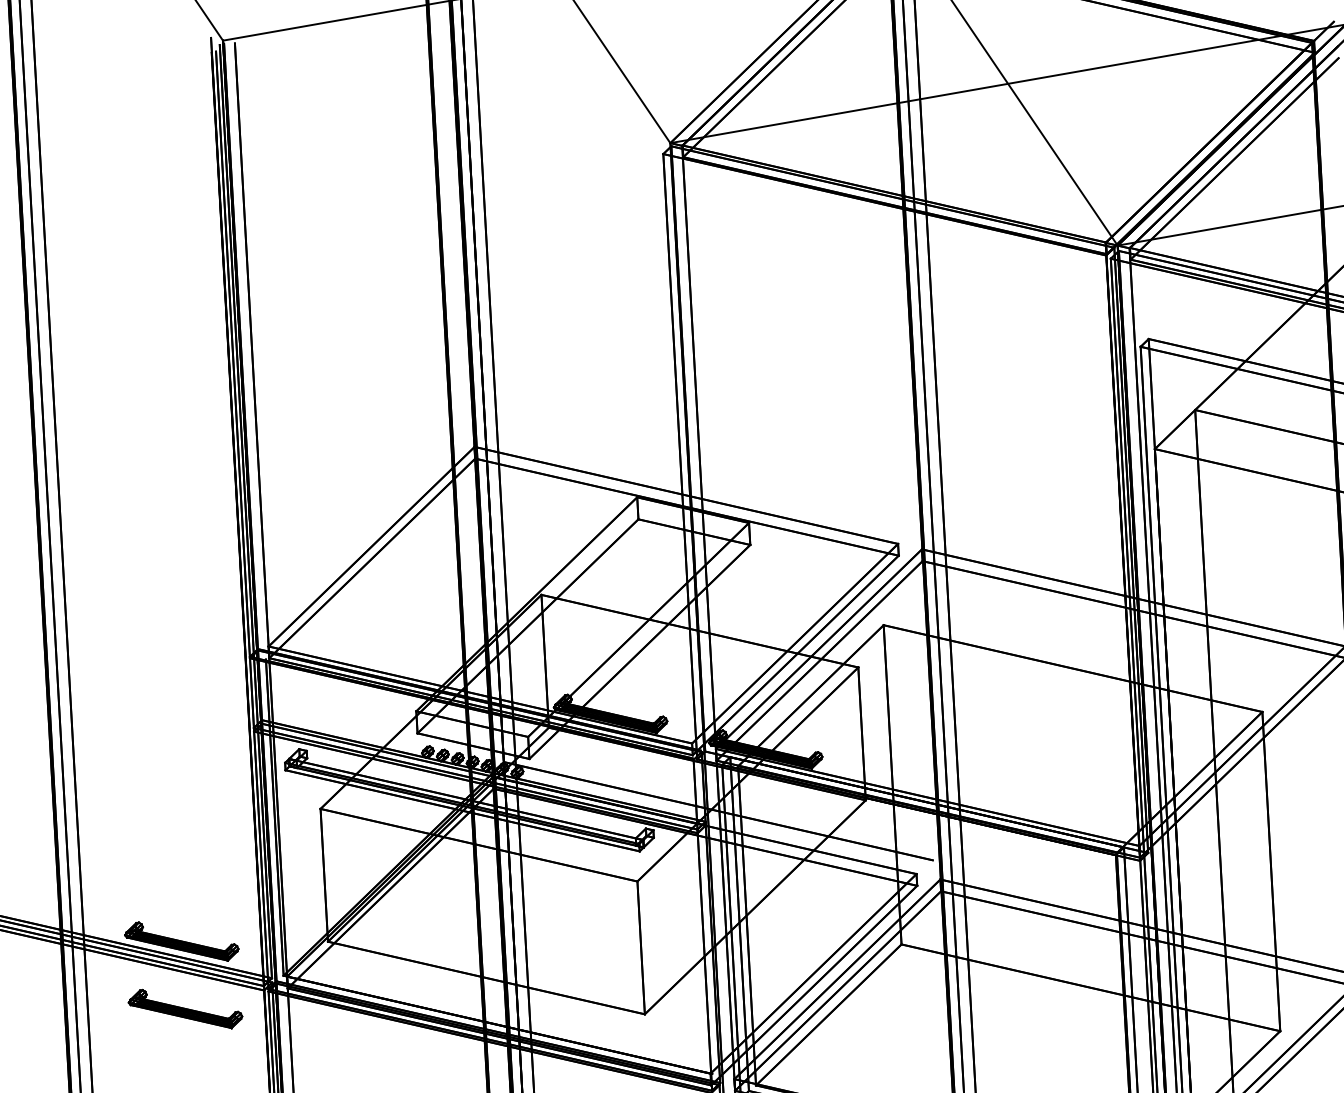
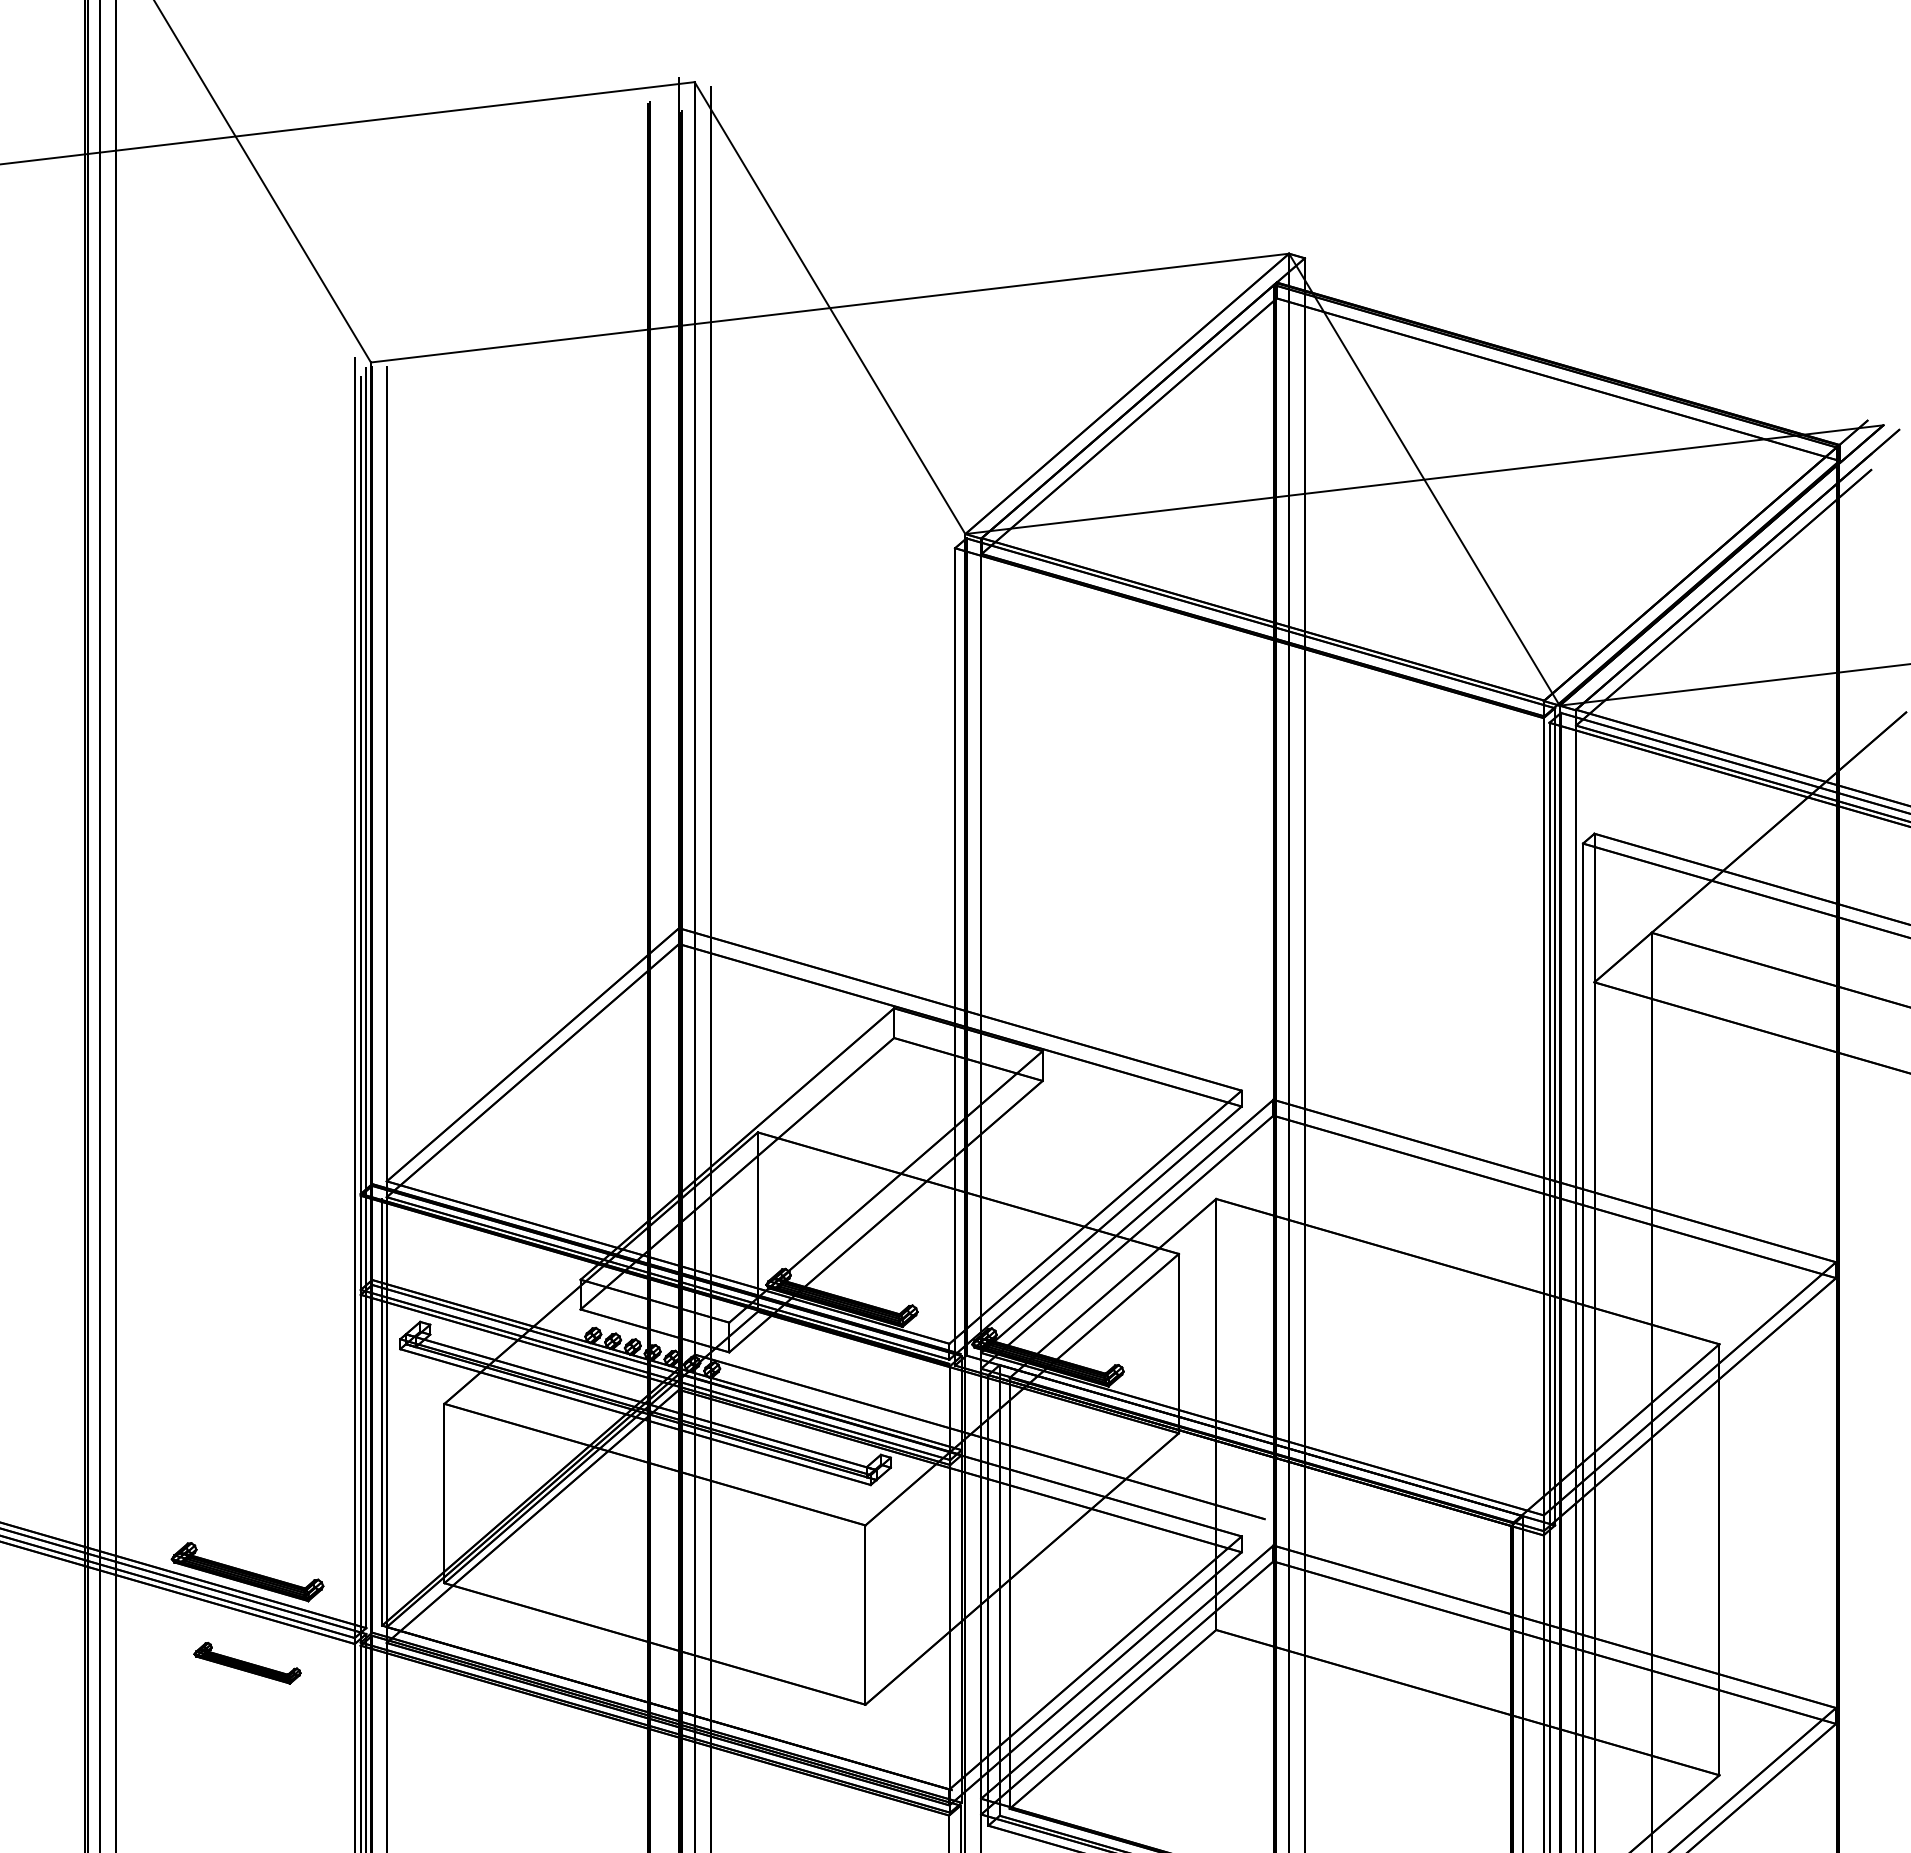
part: (185, 1009) -> (247, 1663), size x0.7

